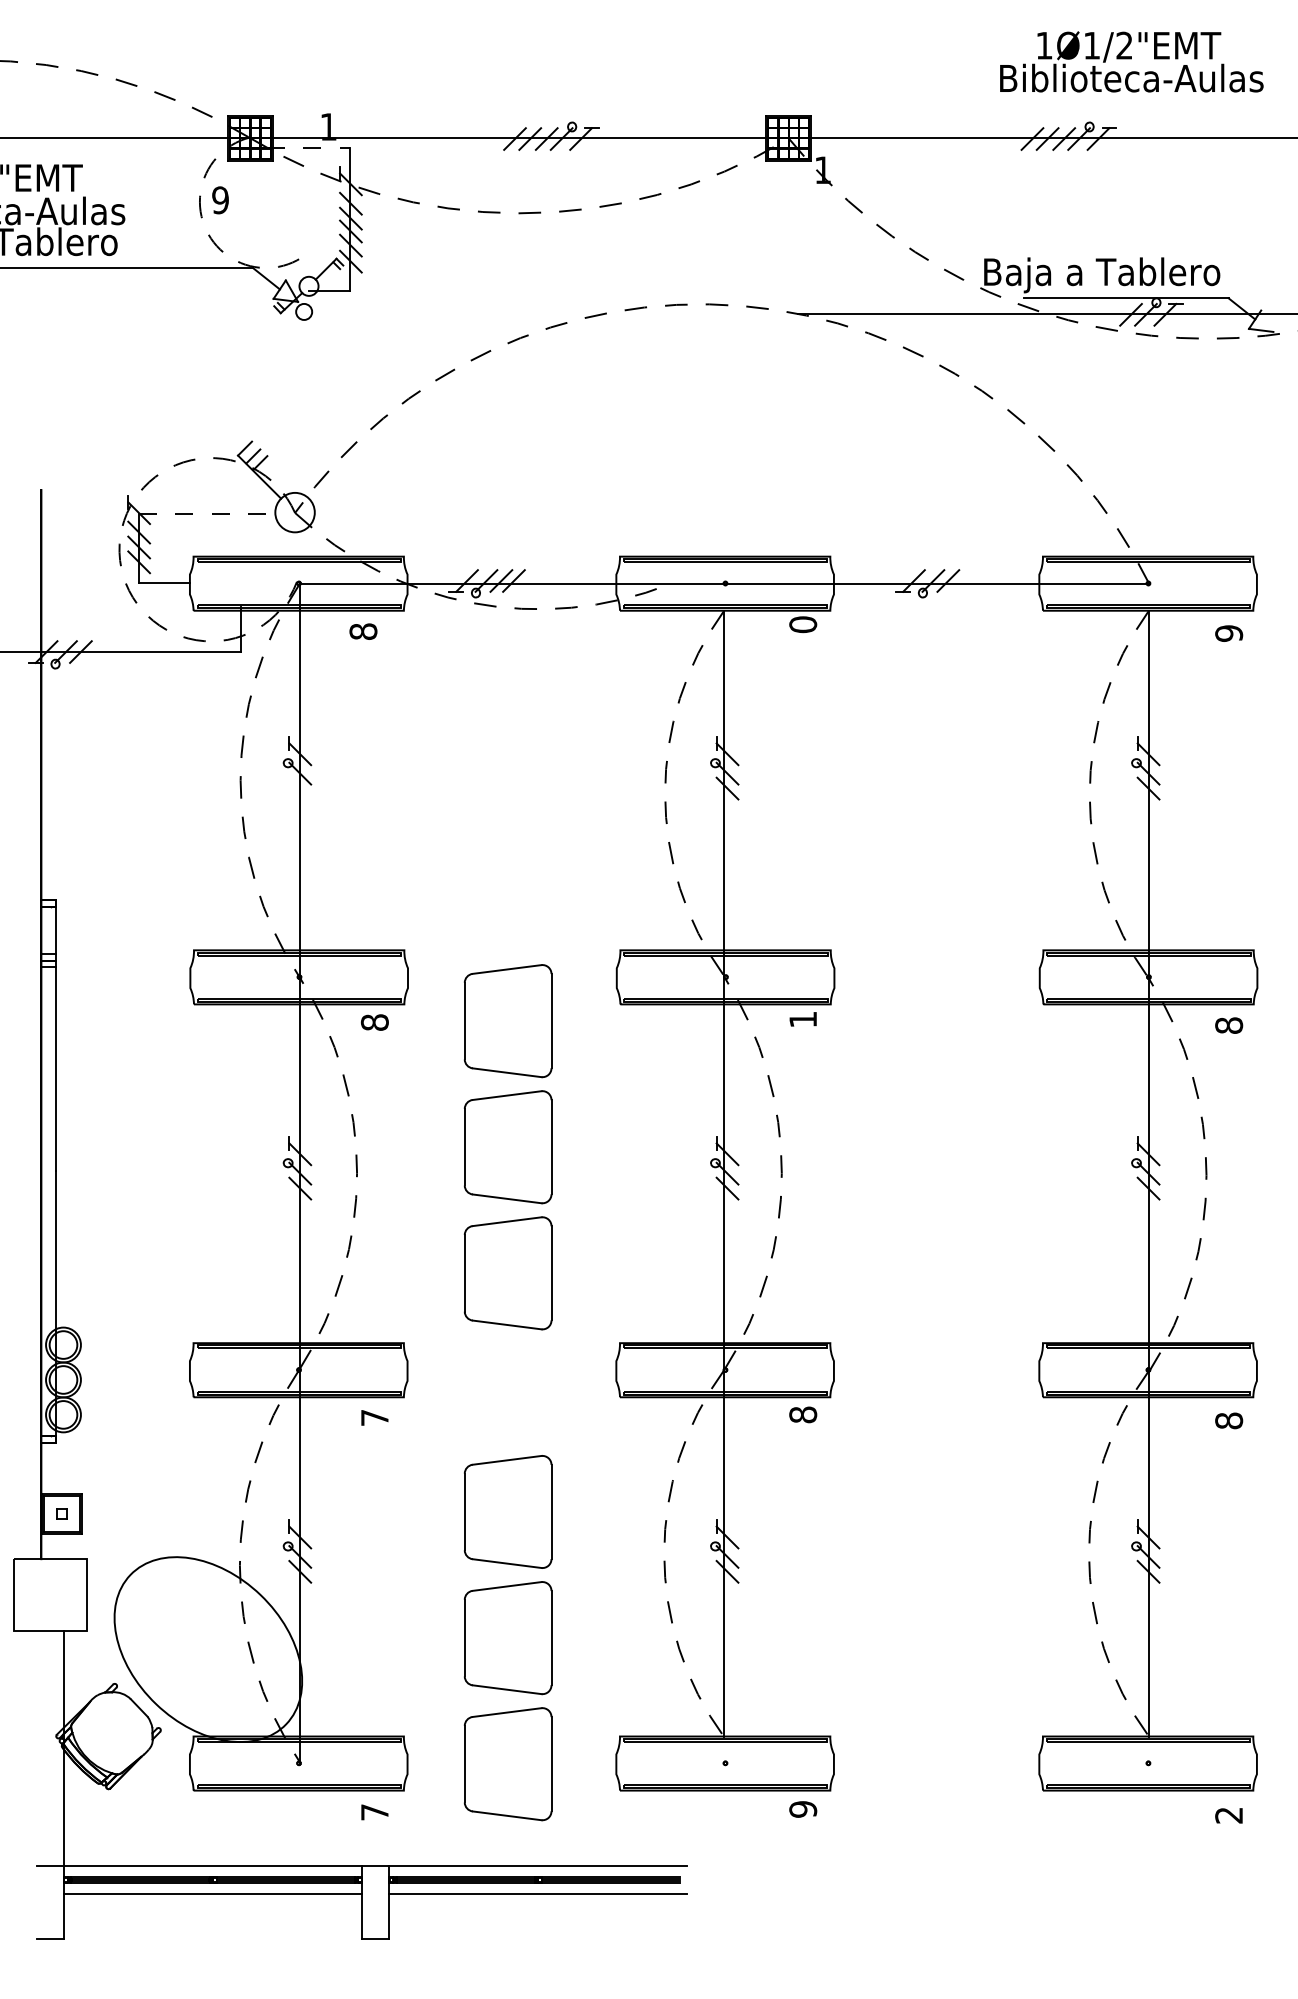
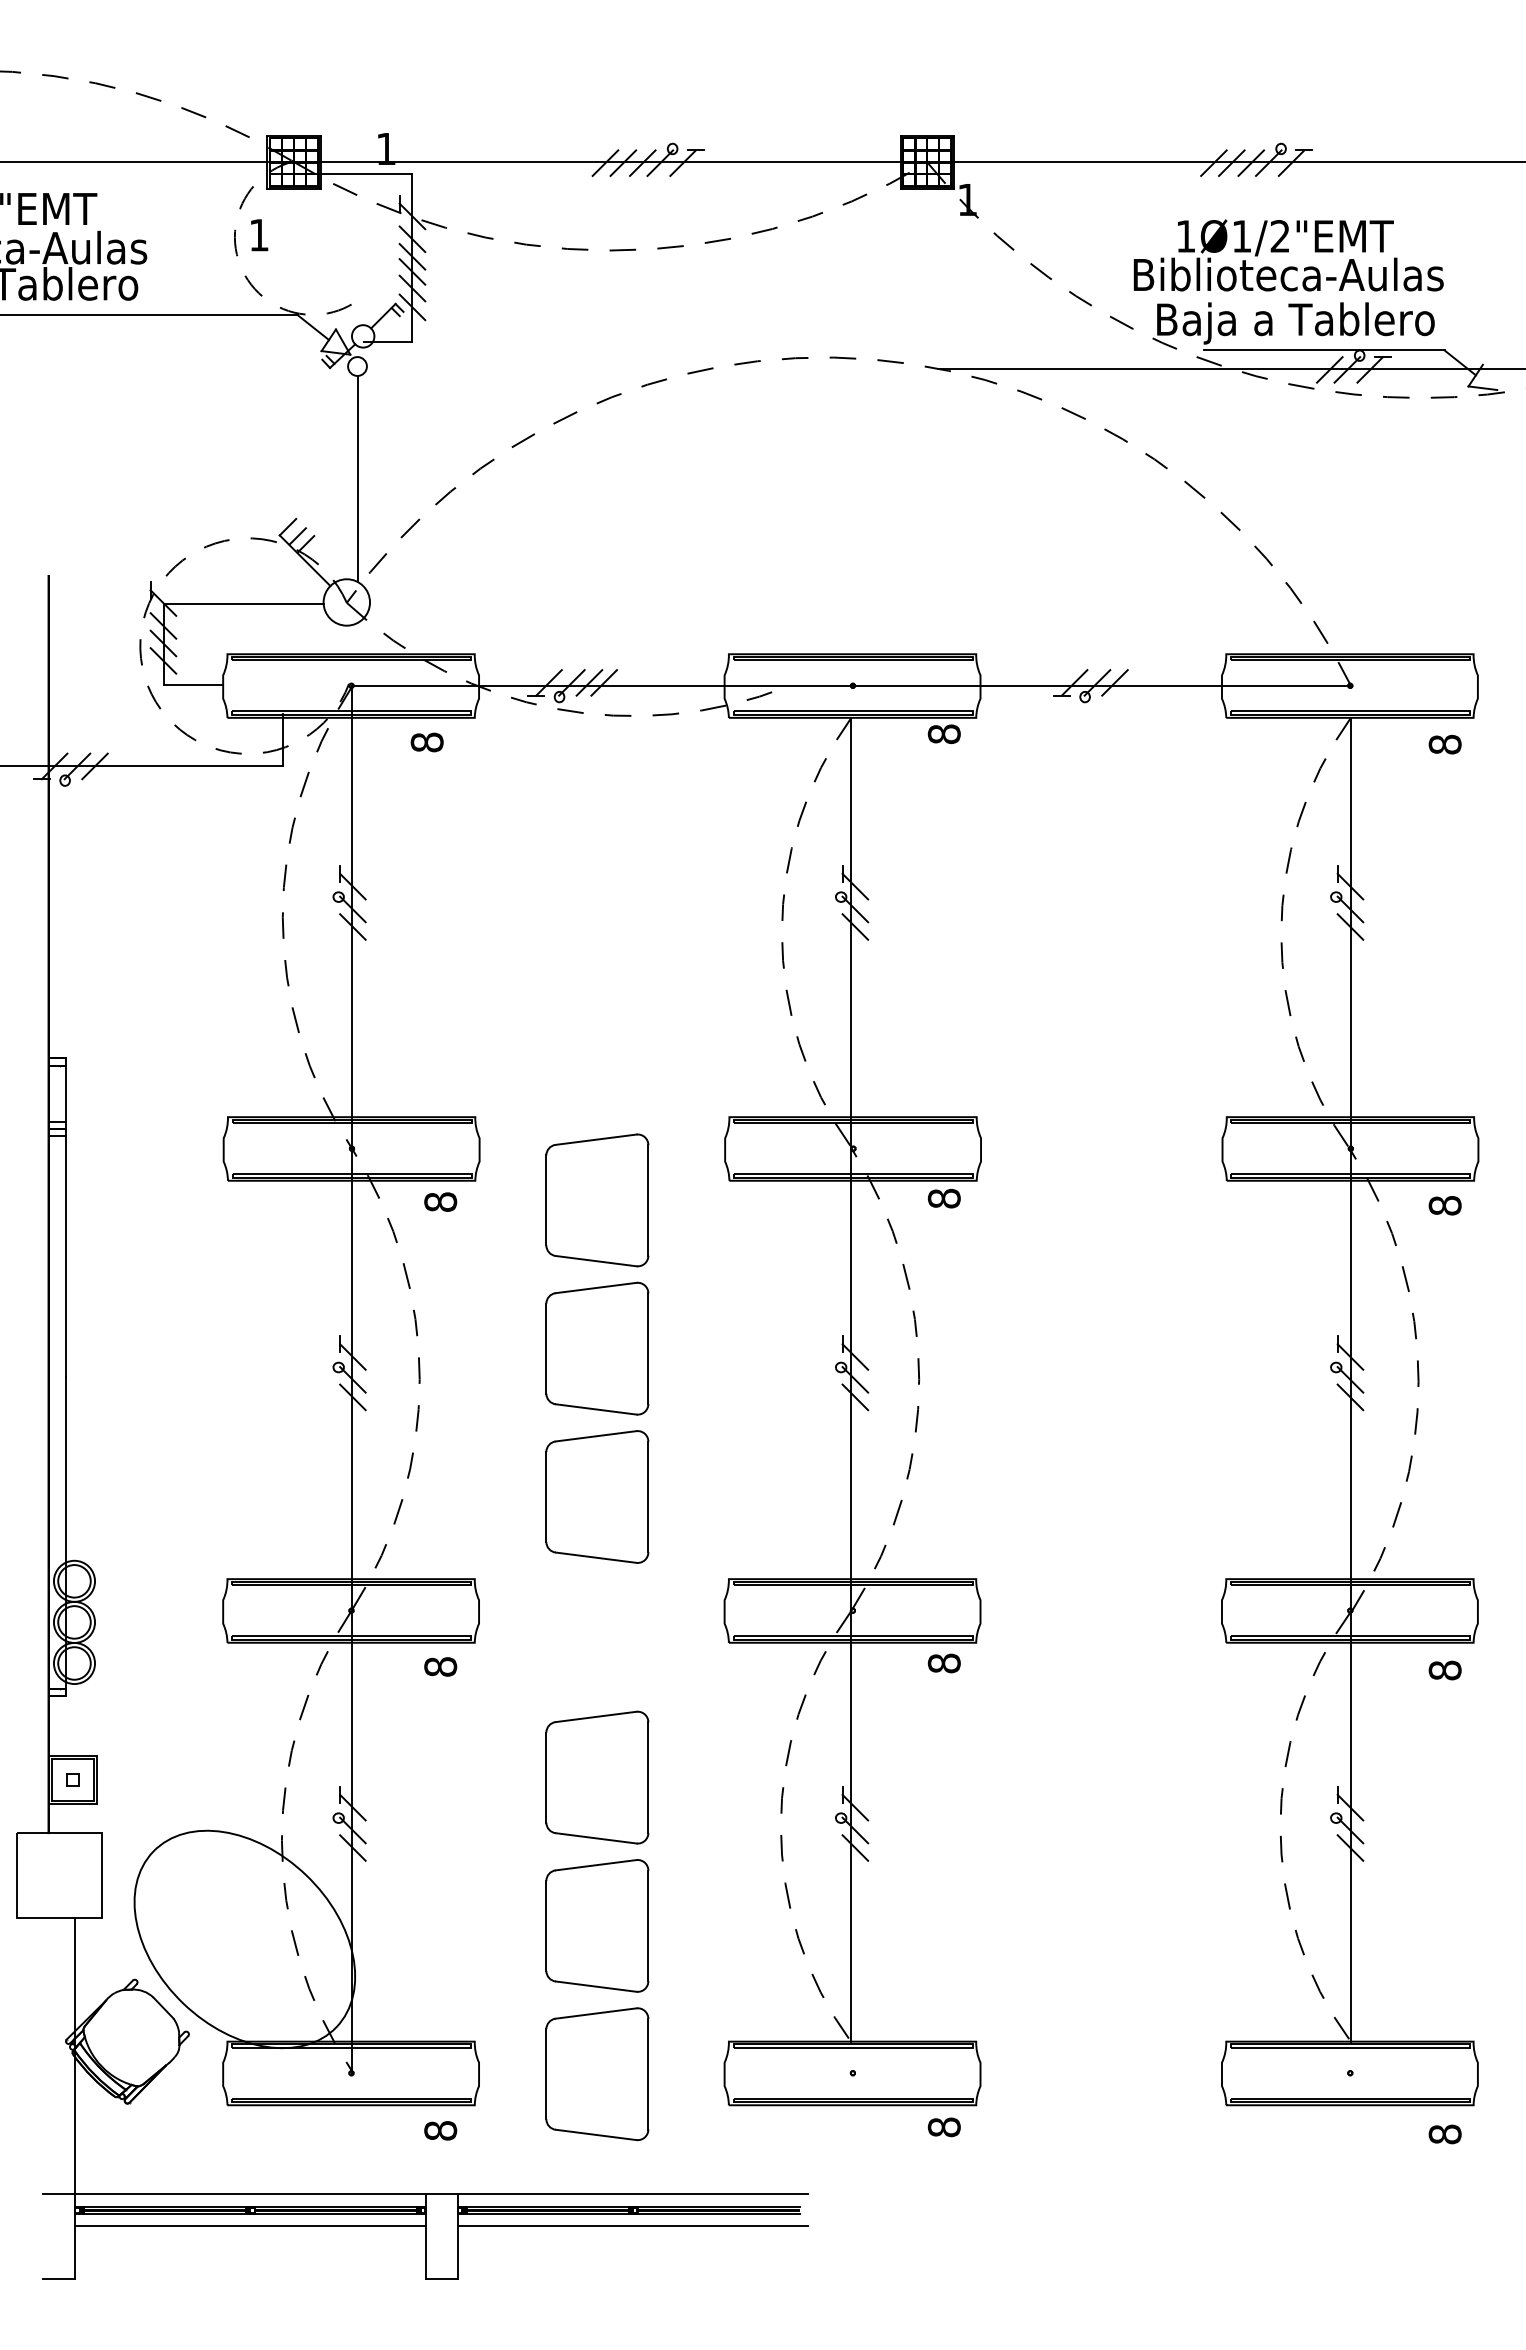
text: (1131, 61) -> (1288, 255), moved
line: (308, 147) -> (362, 173), dashed -> solid
text: (219, 199) -> (258, 234), 9 -> 1
line: (304, 407) -> (357, 478), added
line: (208, 514) -> (244, 604), dashed -> solid
text: (803, 624) -> (944, 734), 0 -> 8
text: (1228, 633) -> (1444, 744), 9 -> 8
line: (299, 788) -> (352, 926), added
text: (802, 1019) -> (943, 1198), 1 -> 8
text: (374, 1417) -> (440, 1666), 7 -> 8
text: (803, 1809) -> (944, 2127), 9 -> 8
text: (374, 1812) -> (440, 2130), 7 -> 8
text: (1228, 1815) -> (1444, 2134), 2 -> 8

